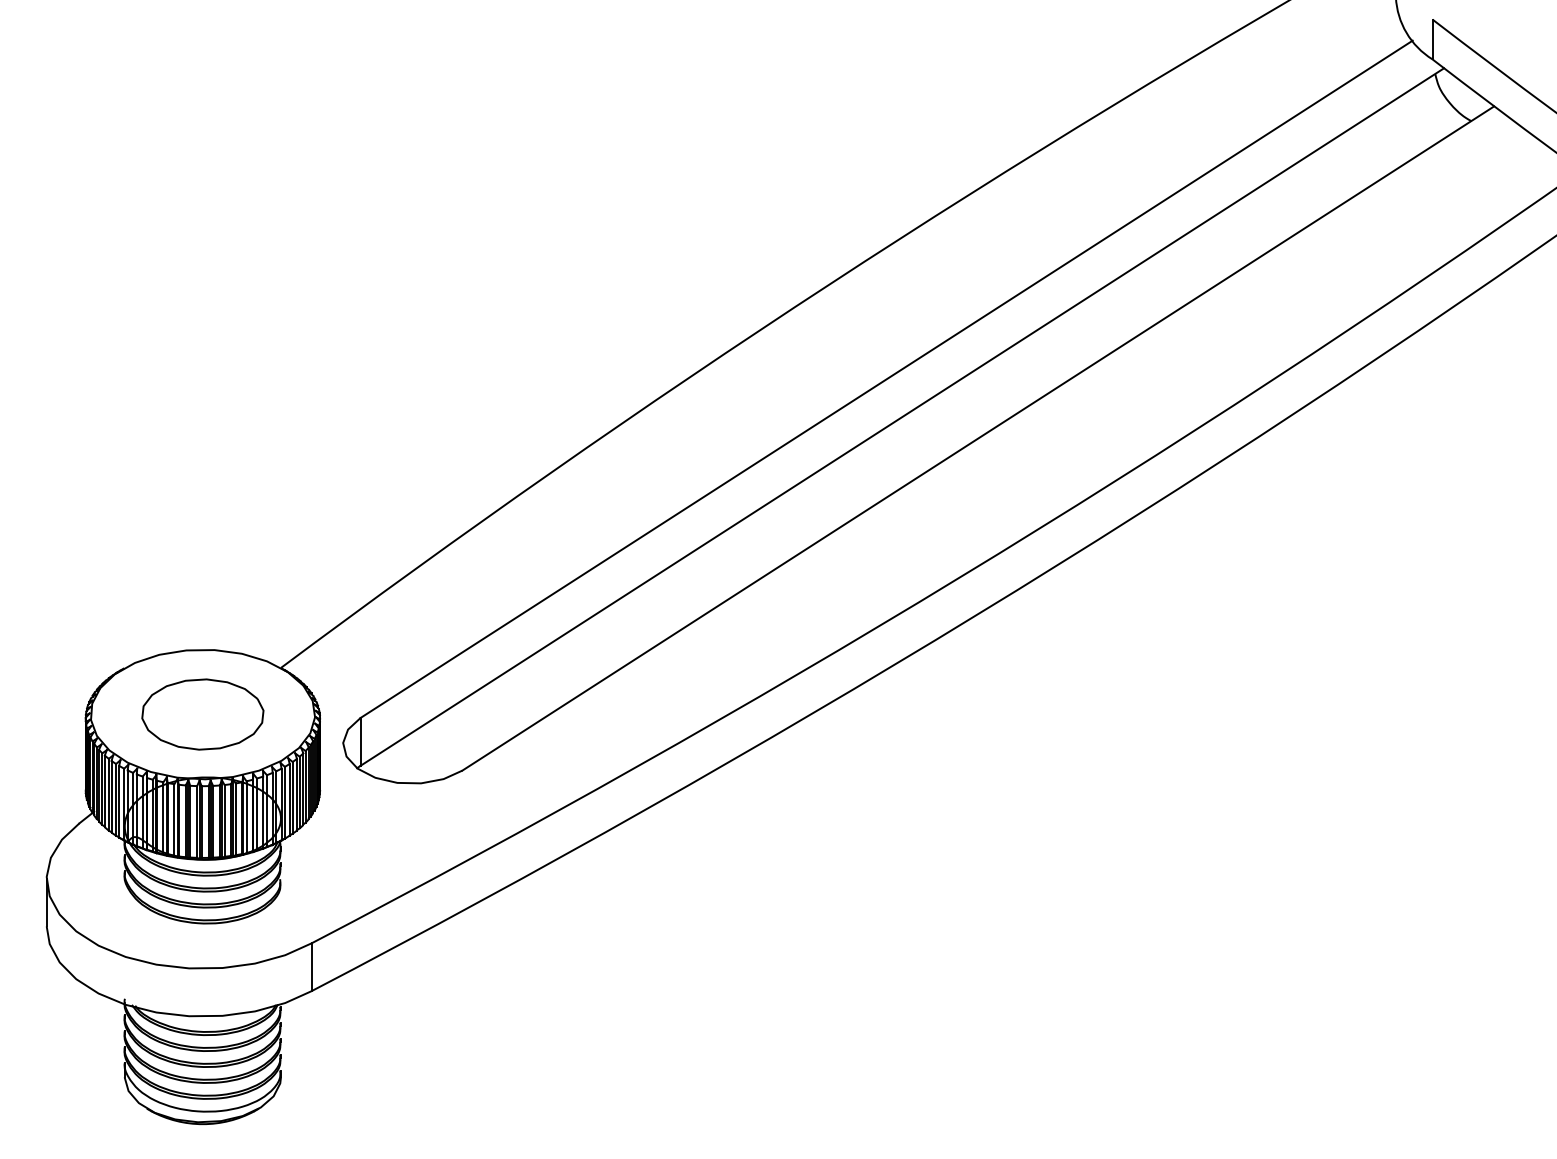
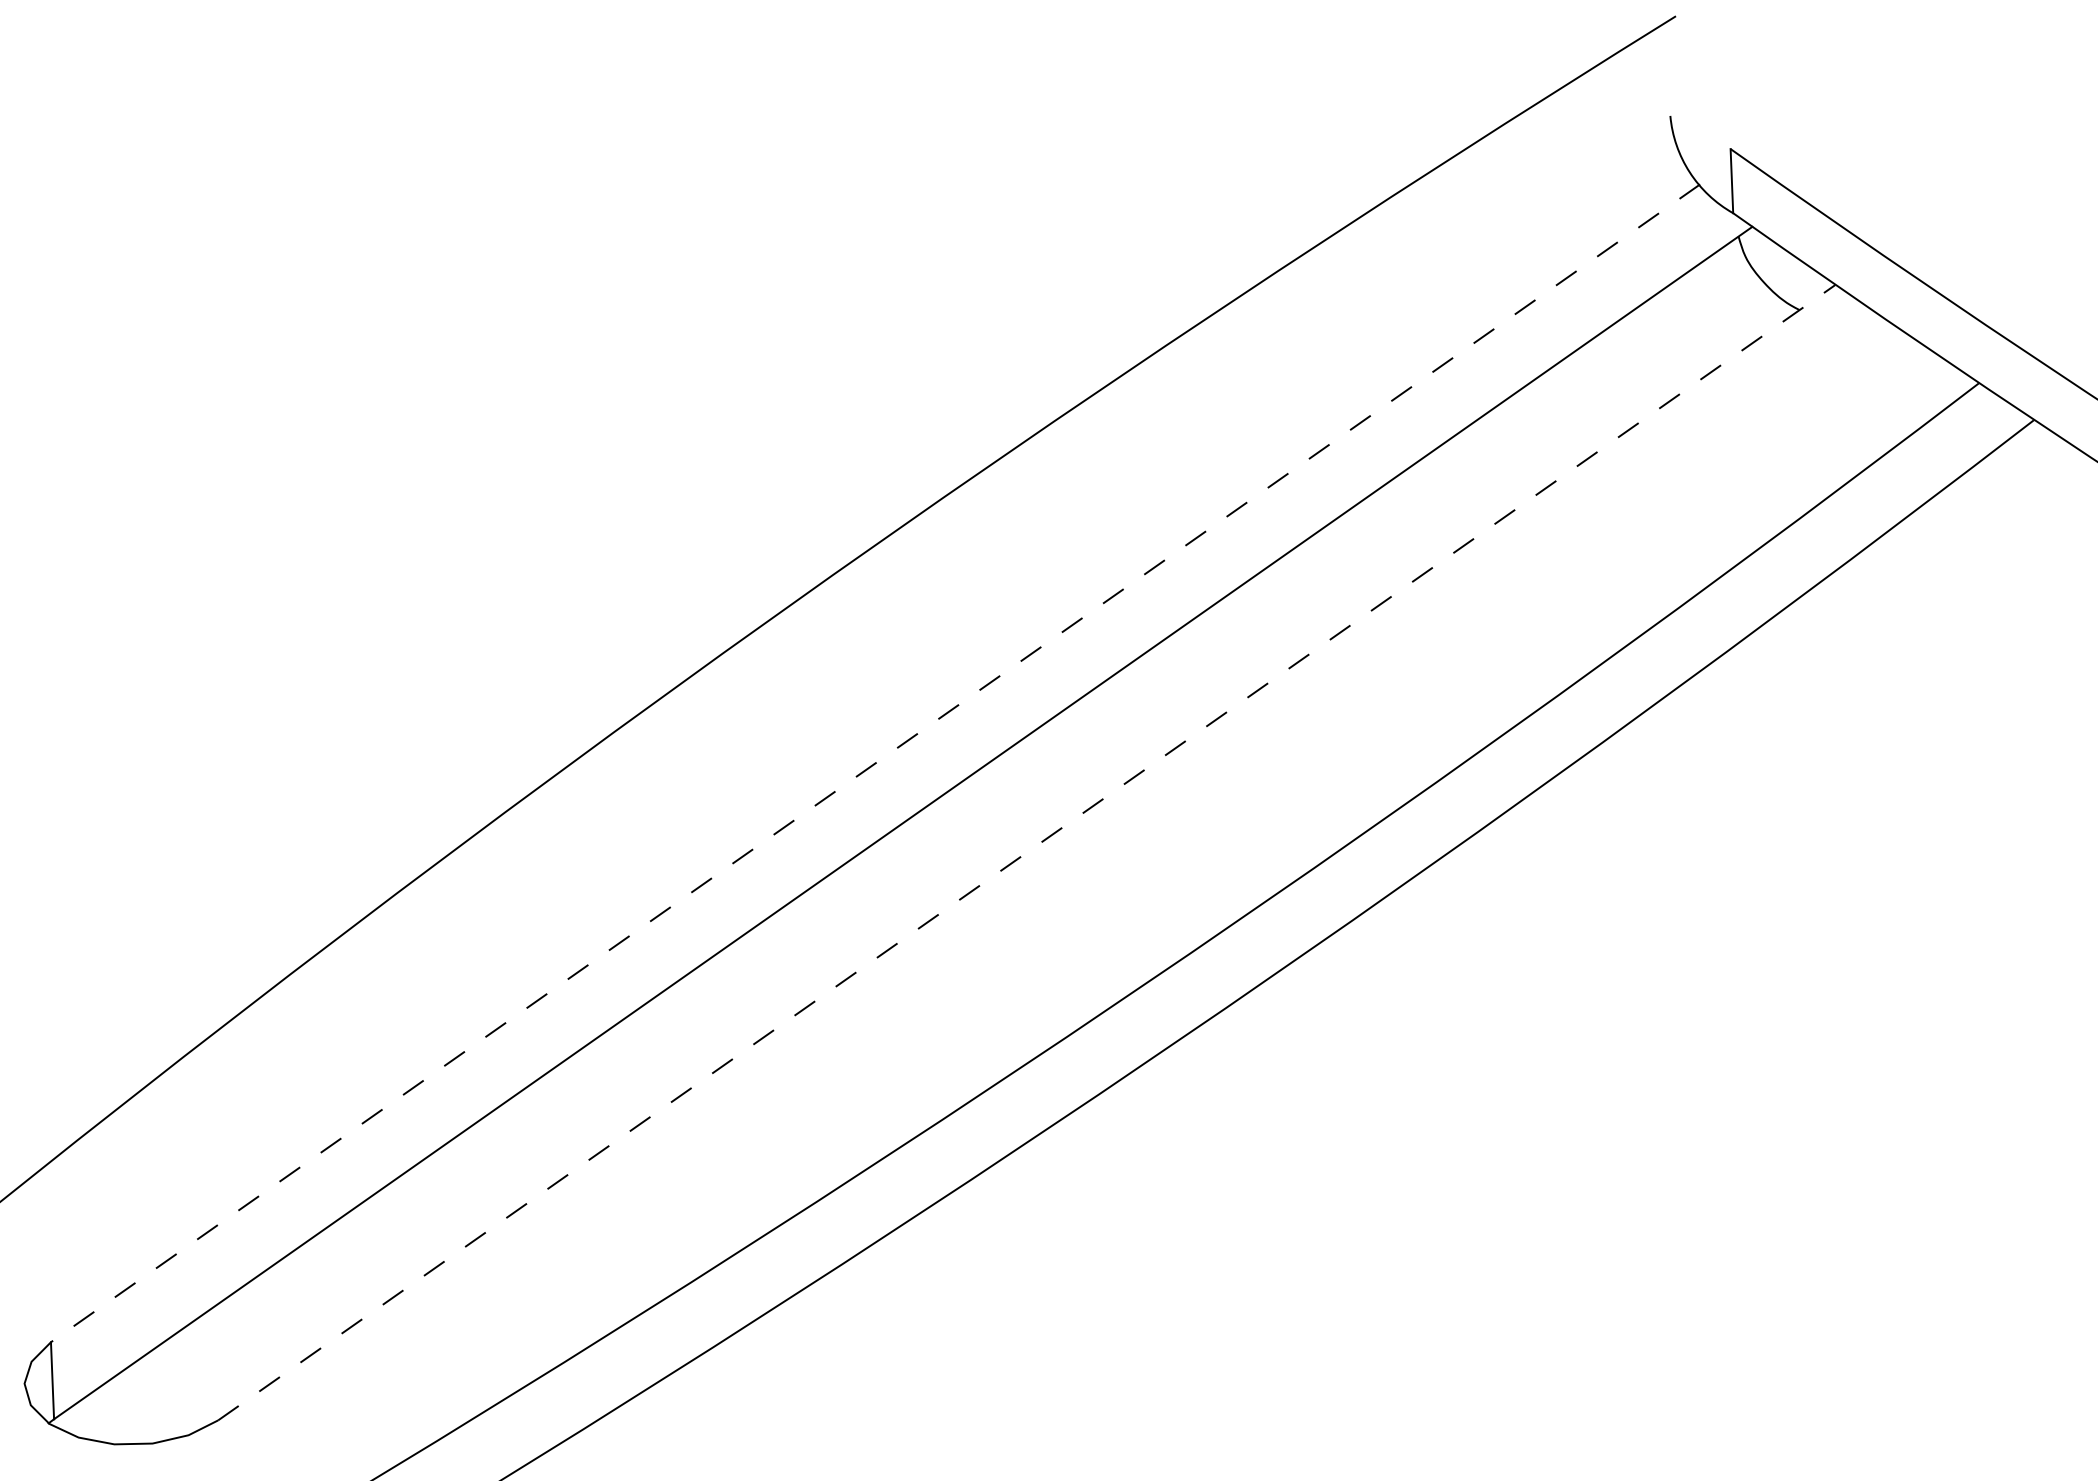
line: (886, 379) -> (875, 763), solid -> dashed
line: (978, 438) -> (1027, 852), solid -> dashed

